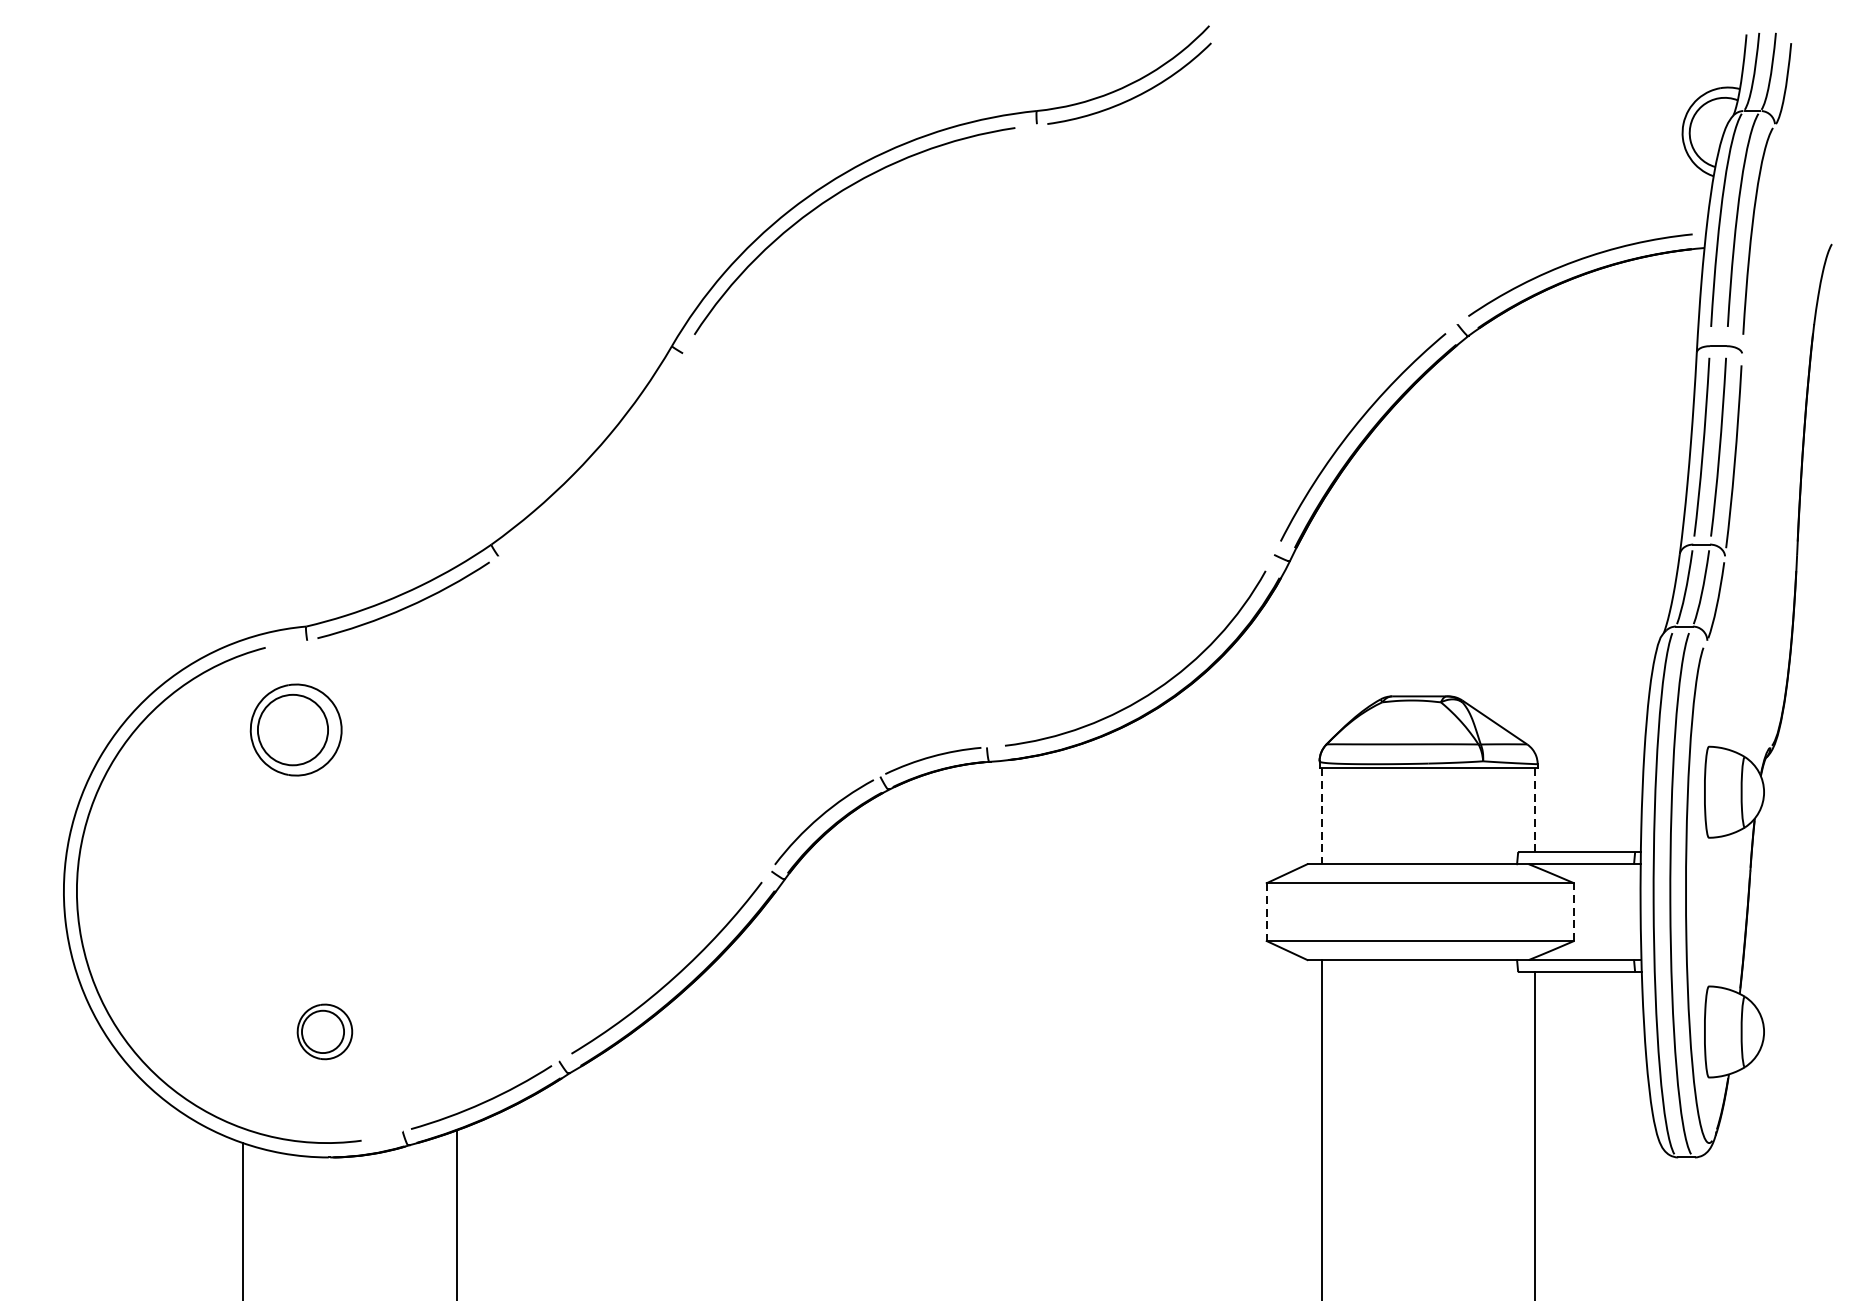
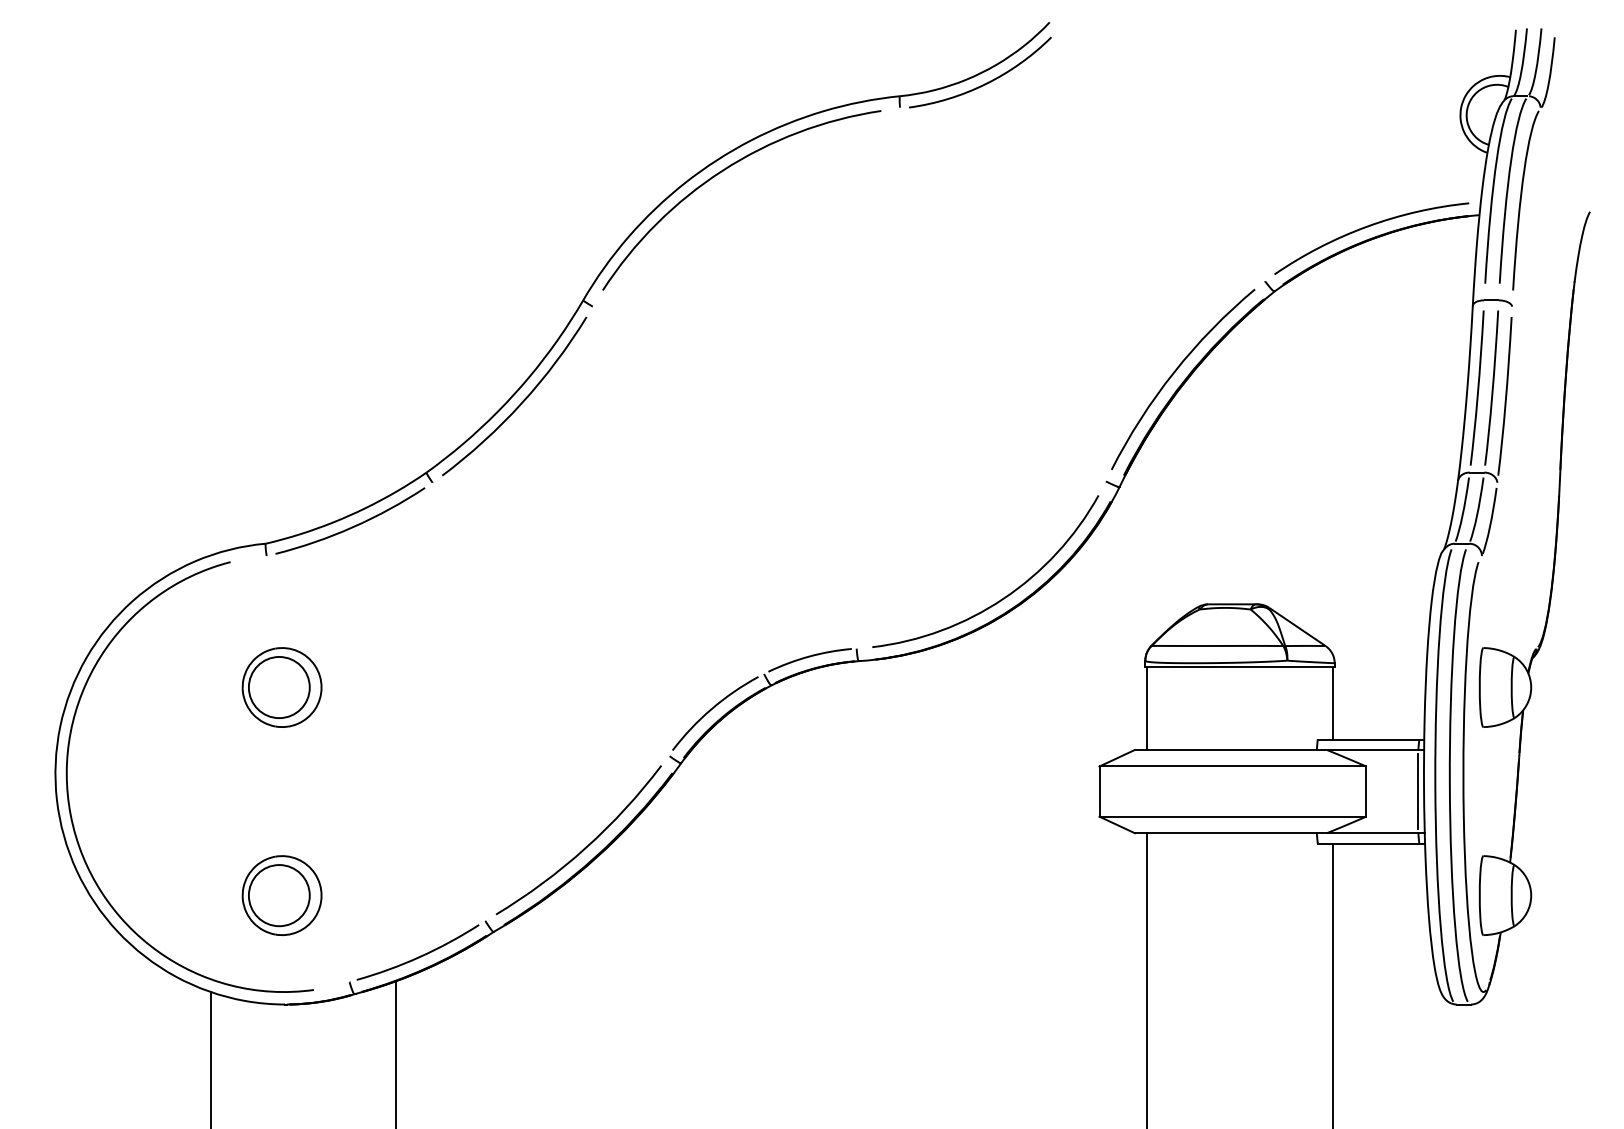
curve: (601, 461) -> (522, 400), added
part: (295, 729) -> (281, 687), moved
line: (1535, 810) -> (1332, 703), dashed -> solid
line: (1322, 816) -> (1147, 708), dashed -> solid
line: (1574, 912) -> (1366, 791), dashed -> solid
line: (1634, 912) -> (1418, 791), added
line: (1266, 913) -> (1099, 792), dashed -> solid
part: (324, 1031) -> (281, 895), size x1.67

